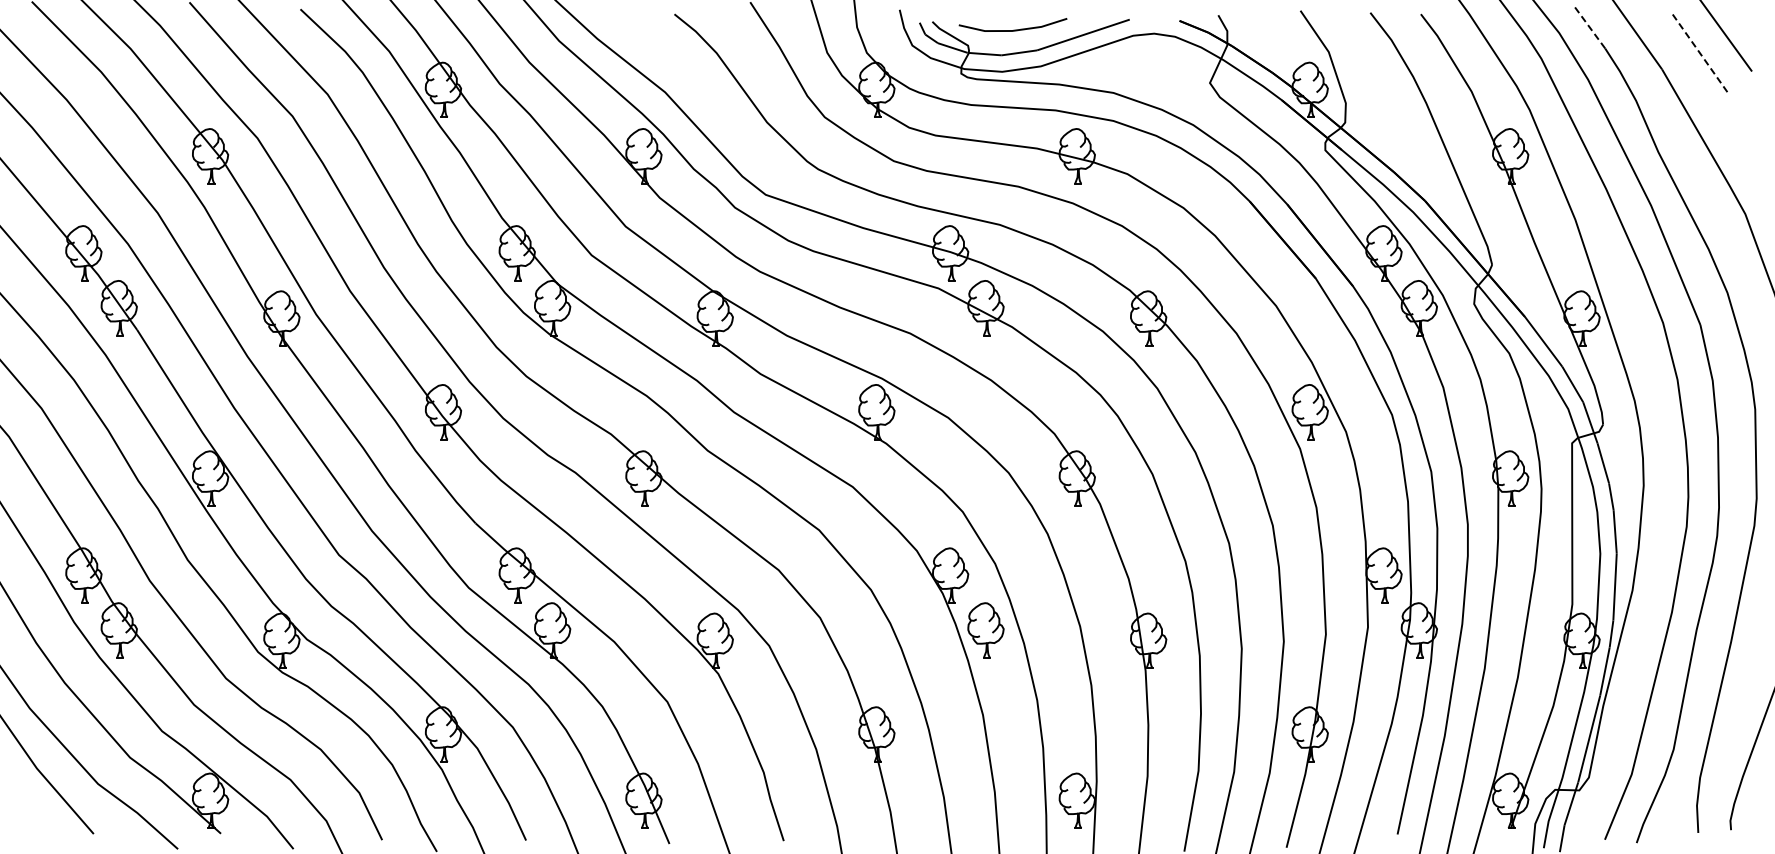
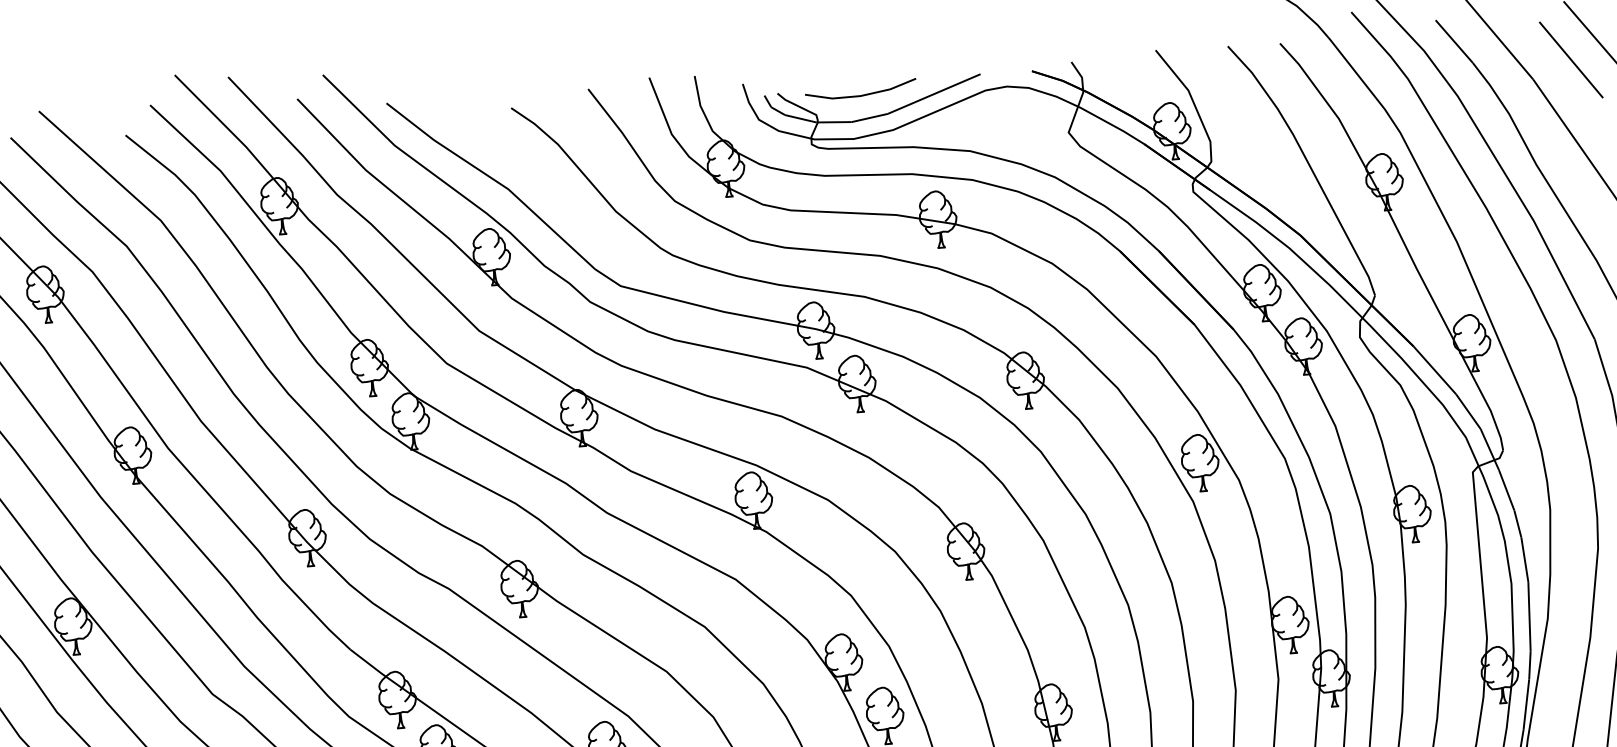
line: (1588, 26) -> (1453, 41), dashed -> solid
line: (1700, 54) -> (1571, 60), dashed -> solid

